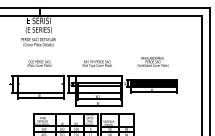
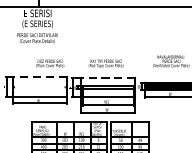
text: (39, 63) -> (50, 63), moved
line: (40, 75) -> (39, 77), solid -> dashed
line: (98, 75) -> (107, 77), solid -> dashed

